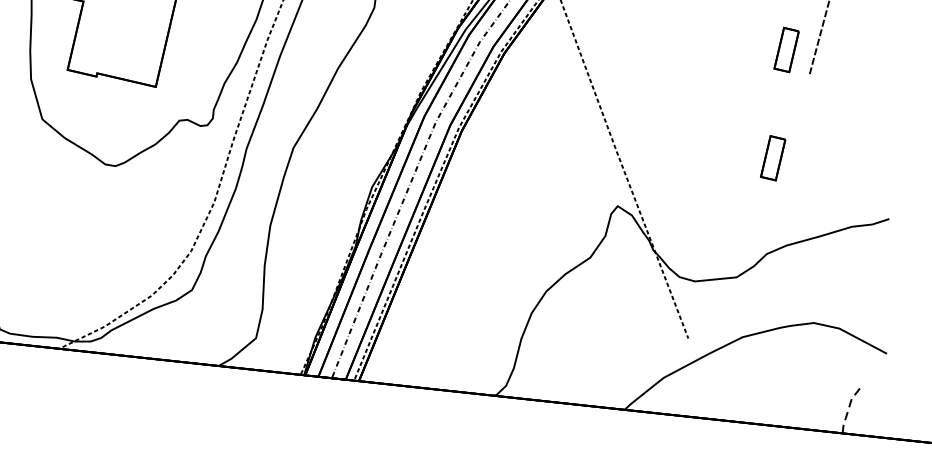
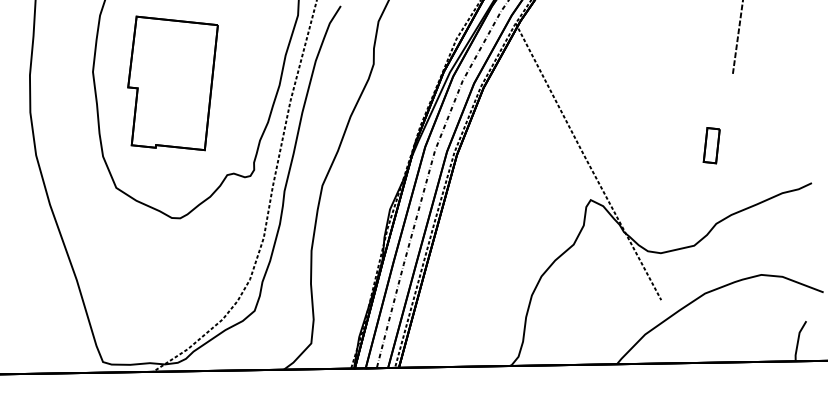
part: (786, 49) -> (711, 56), removed
line: (849, 408) -> (798, 340), dashed -> solid

